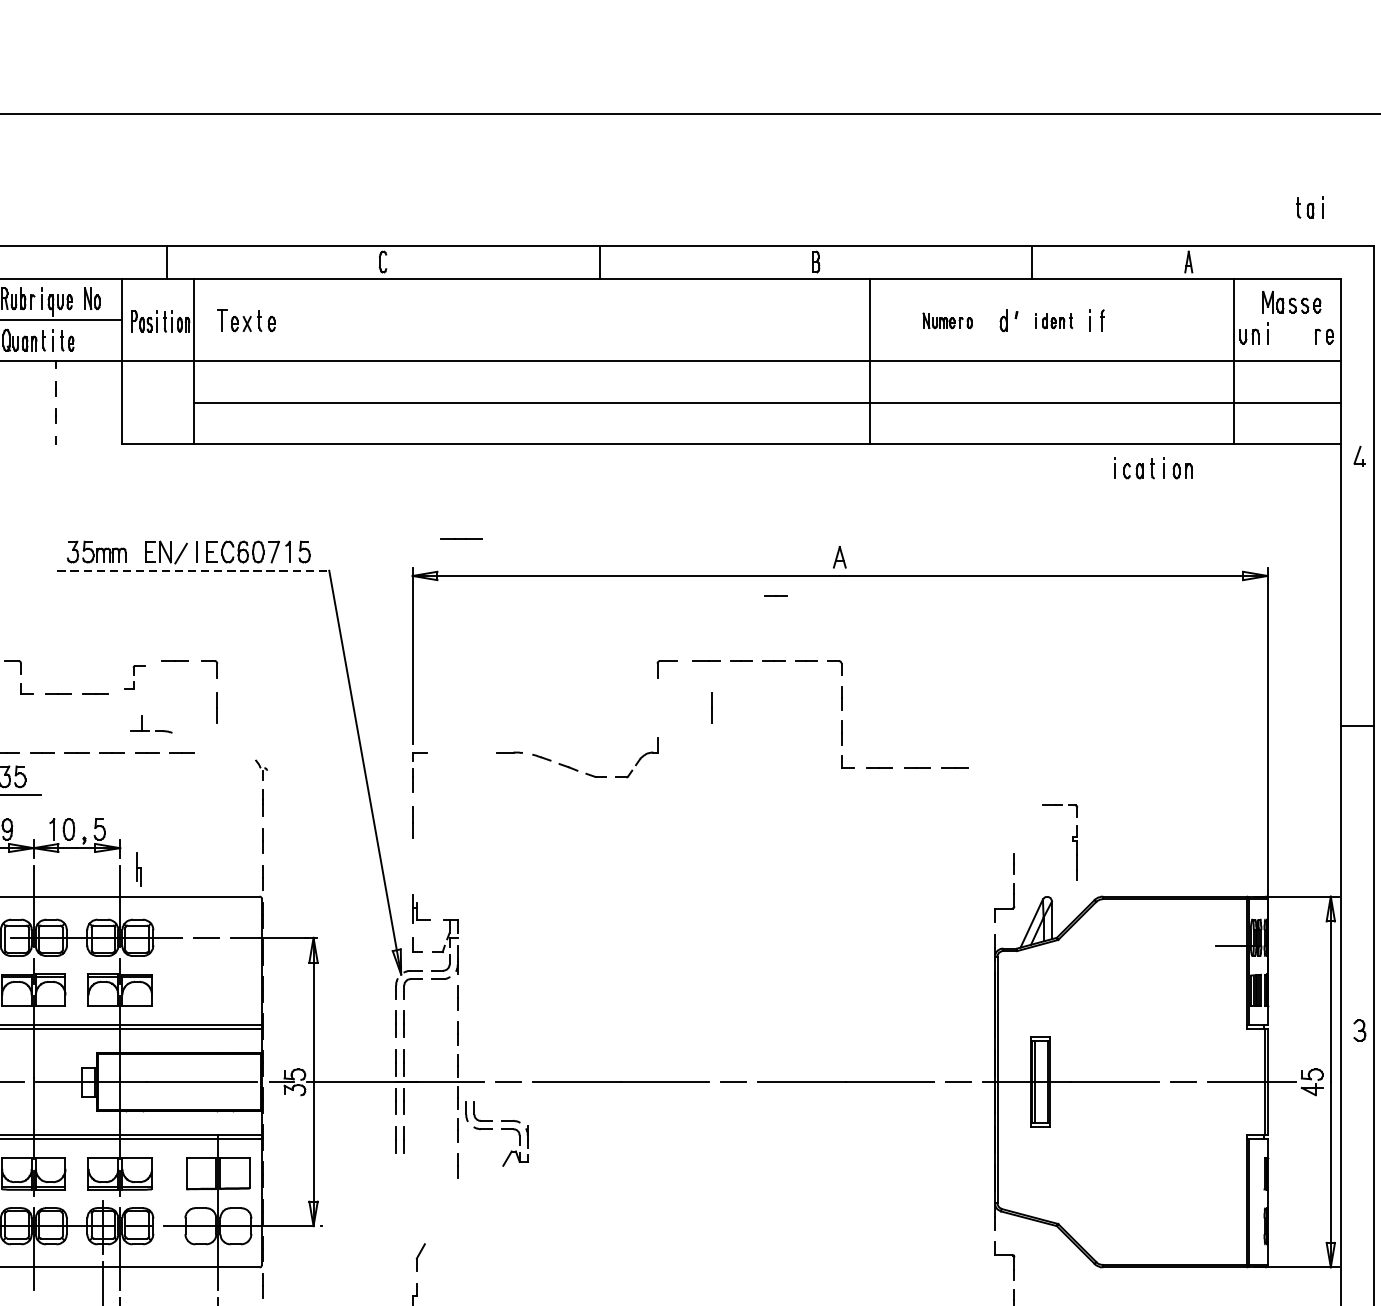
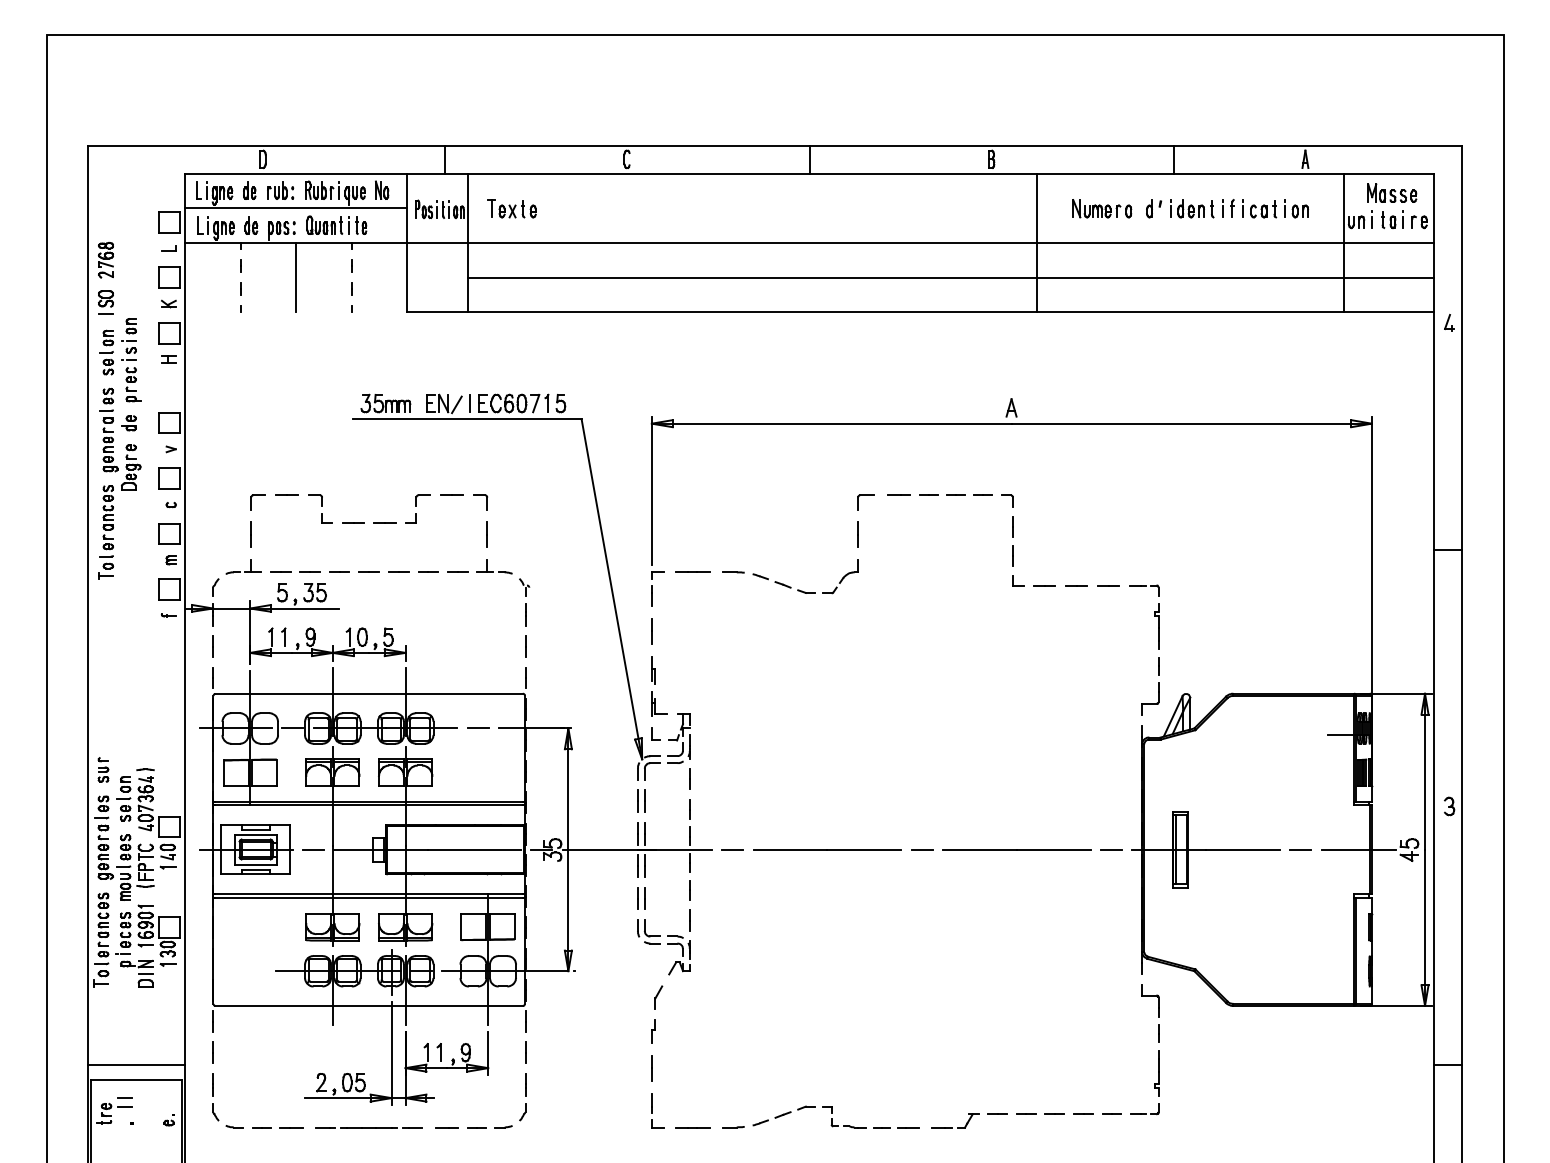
part: (1309, 207) -> (1392, 219), moved
part: (947, 320) -> (1102, 208), size x1.43
part: (1054, 320) -> (1192, 208), size x1.43
part: (1153, 467) -> (1275, 208), moved
line: (460, 537) -> (692, 571), moved
line: (193, 571) -> (467, 419), dashed -> solid
line: (775, 594) -> (957, 439), removed
part: (134, 676) -> (417, 508), size x1.43
line: (711, 707) -> (857, 534), moved
part: (150, 724) -> (494, 566), moved
part: (1072, 841) -> (1154, 616), moved
part: (139, 869) -> (653, 670), moved
part: (496, 1133) -> (663, 947), moved

